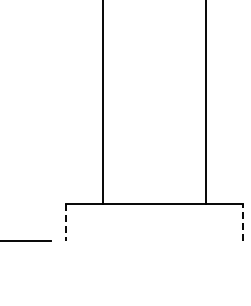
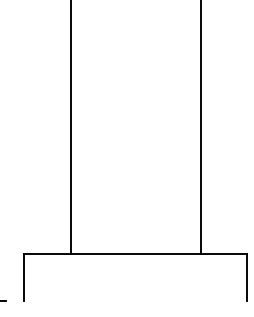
line: (243, 222) -> (247, 277), dashed -> solid
line: (66, 223) -> (24, 278), dashed -> solid

